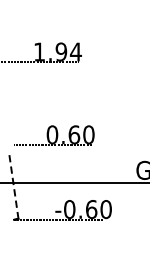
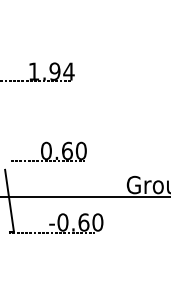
line: (13, 186) -> (9, 200), dashed -> solid

